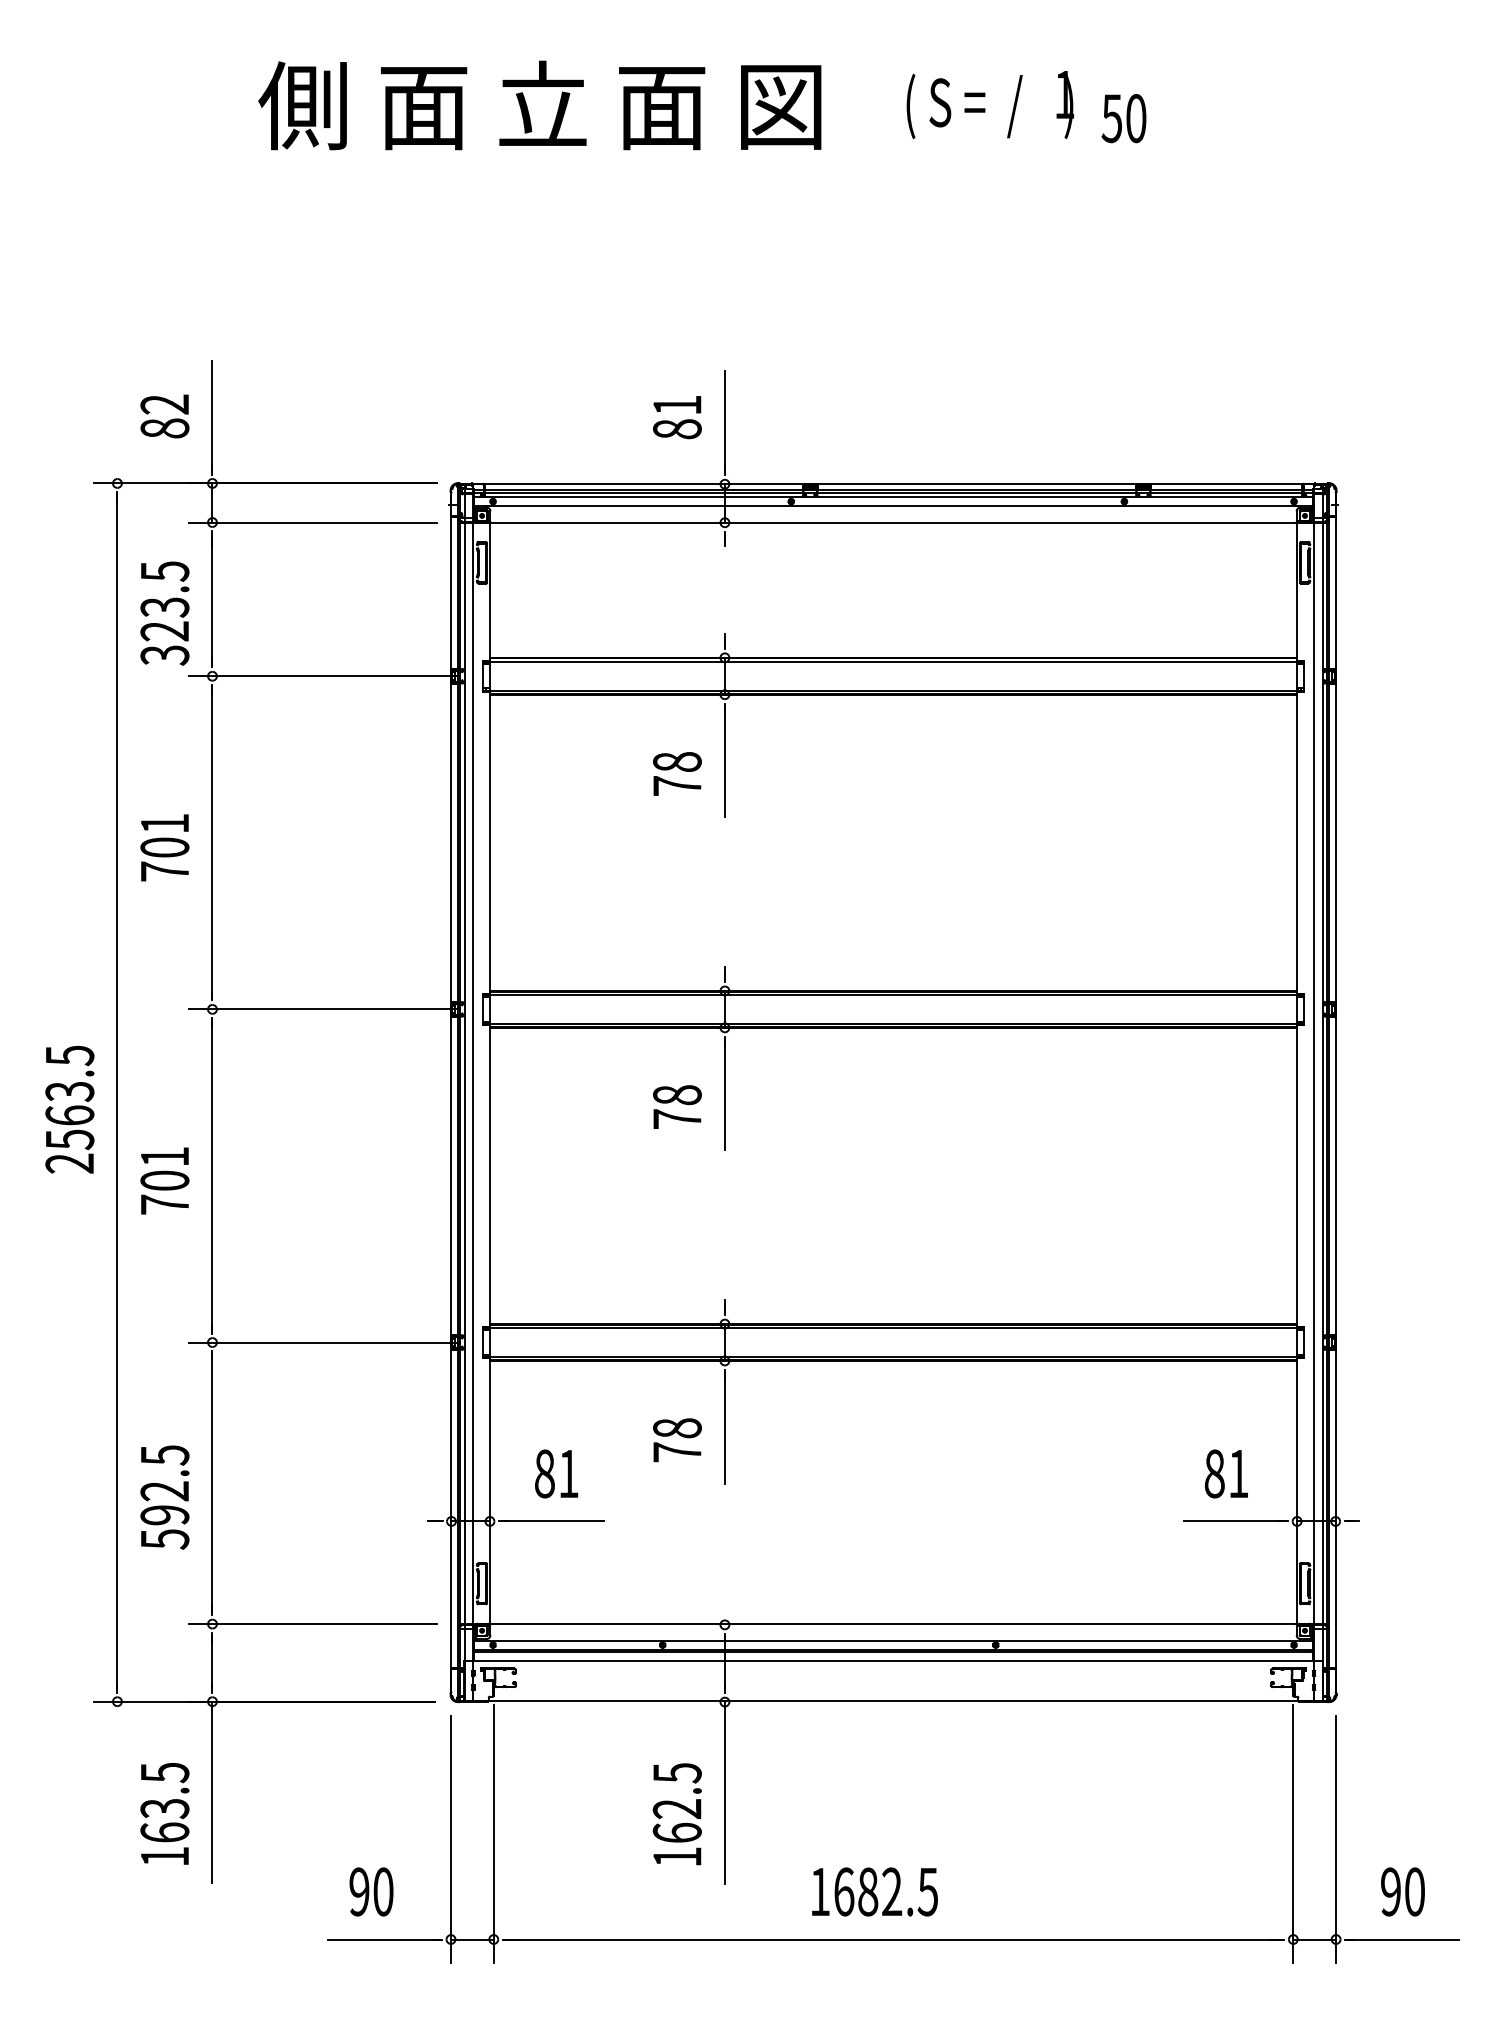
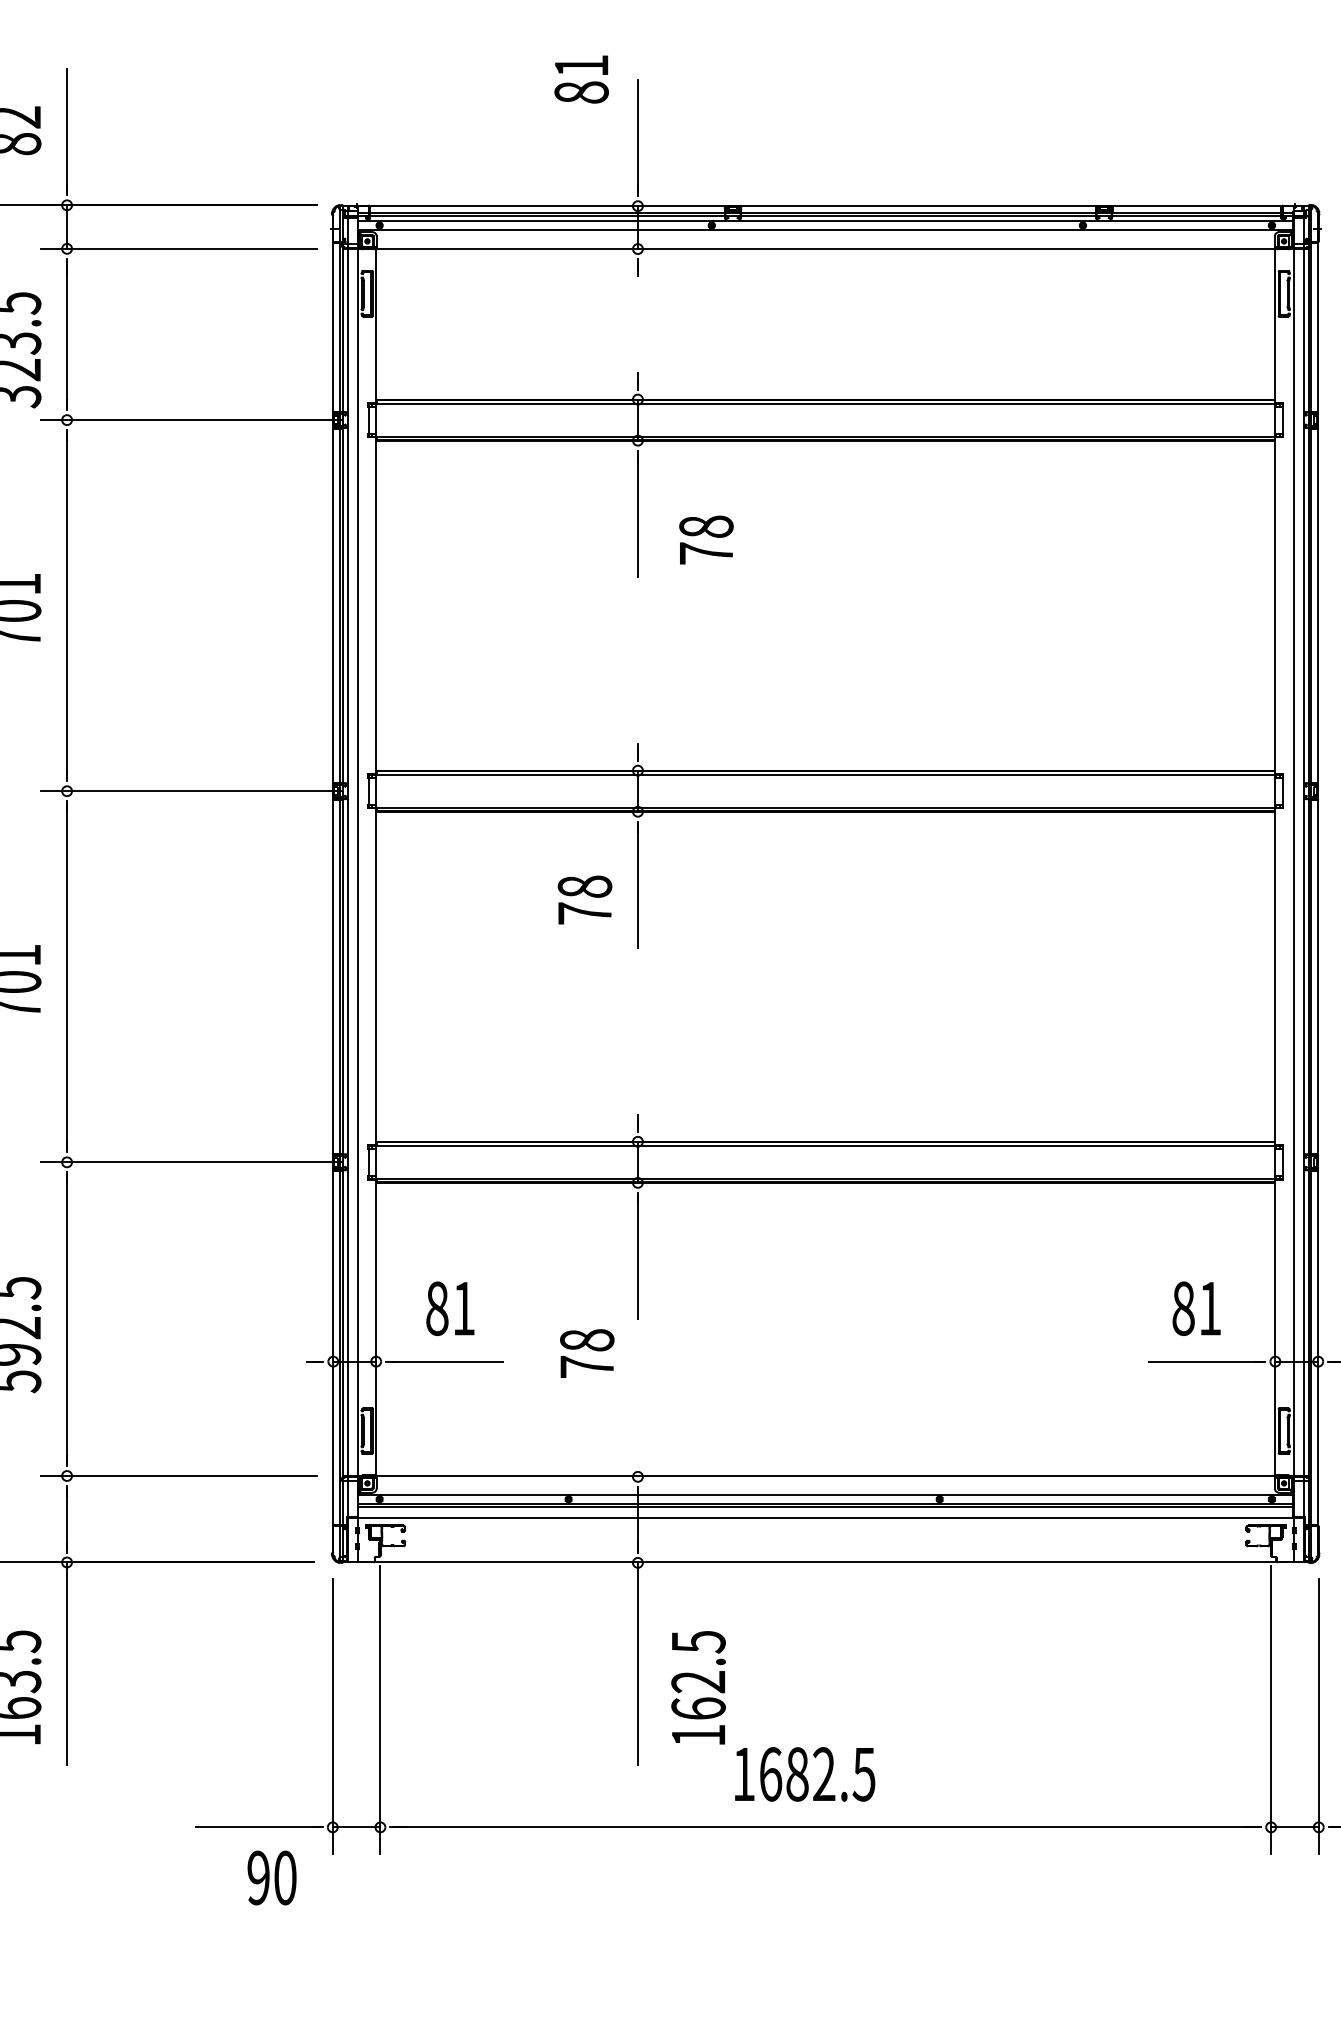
text: (677, 417) -> (581, 79), moved
text: (677, 773) -> (706, 539), moved
text: (677, 1440) -> (587, 1353), moved
text: (676, 1814) -> (697, 1688), moved
text: (371, 1891) -> (272, 1877), moved

